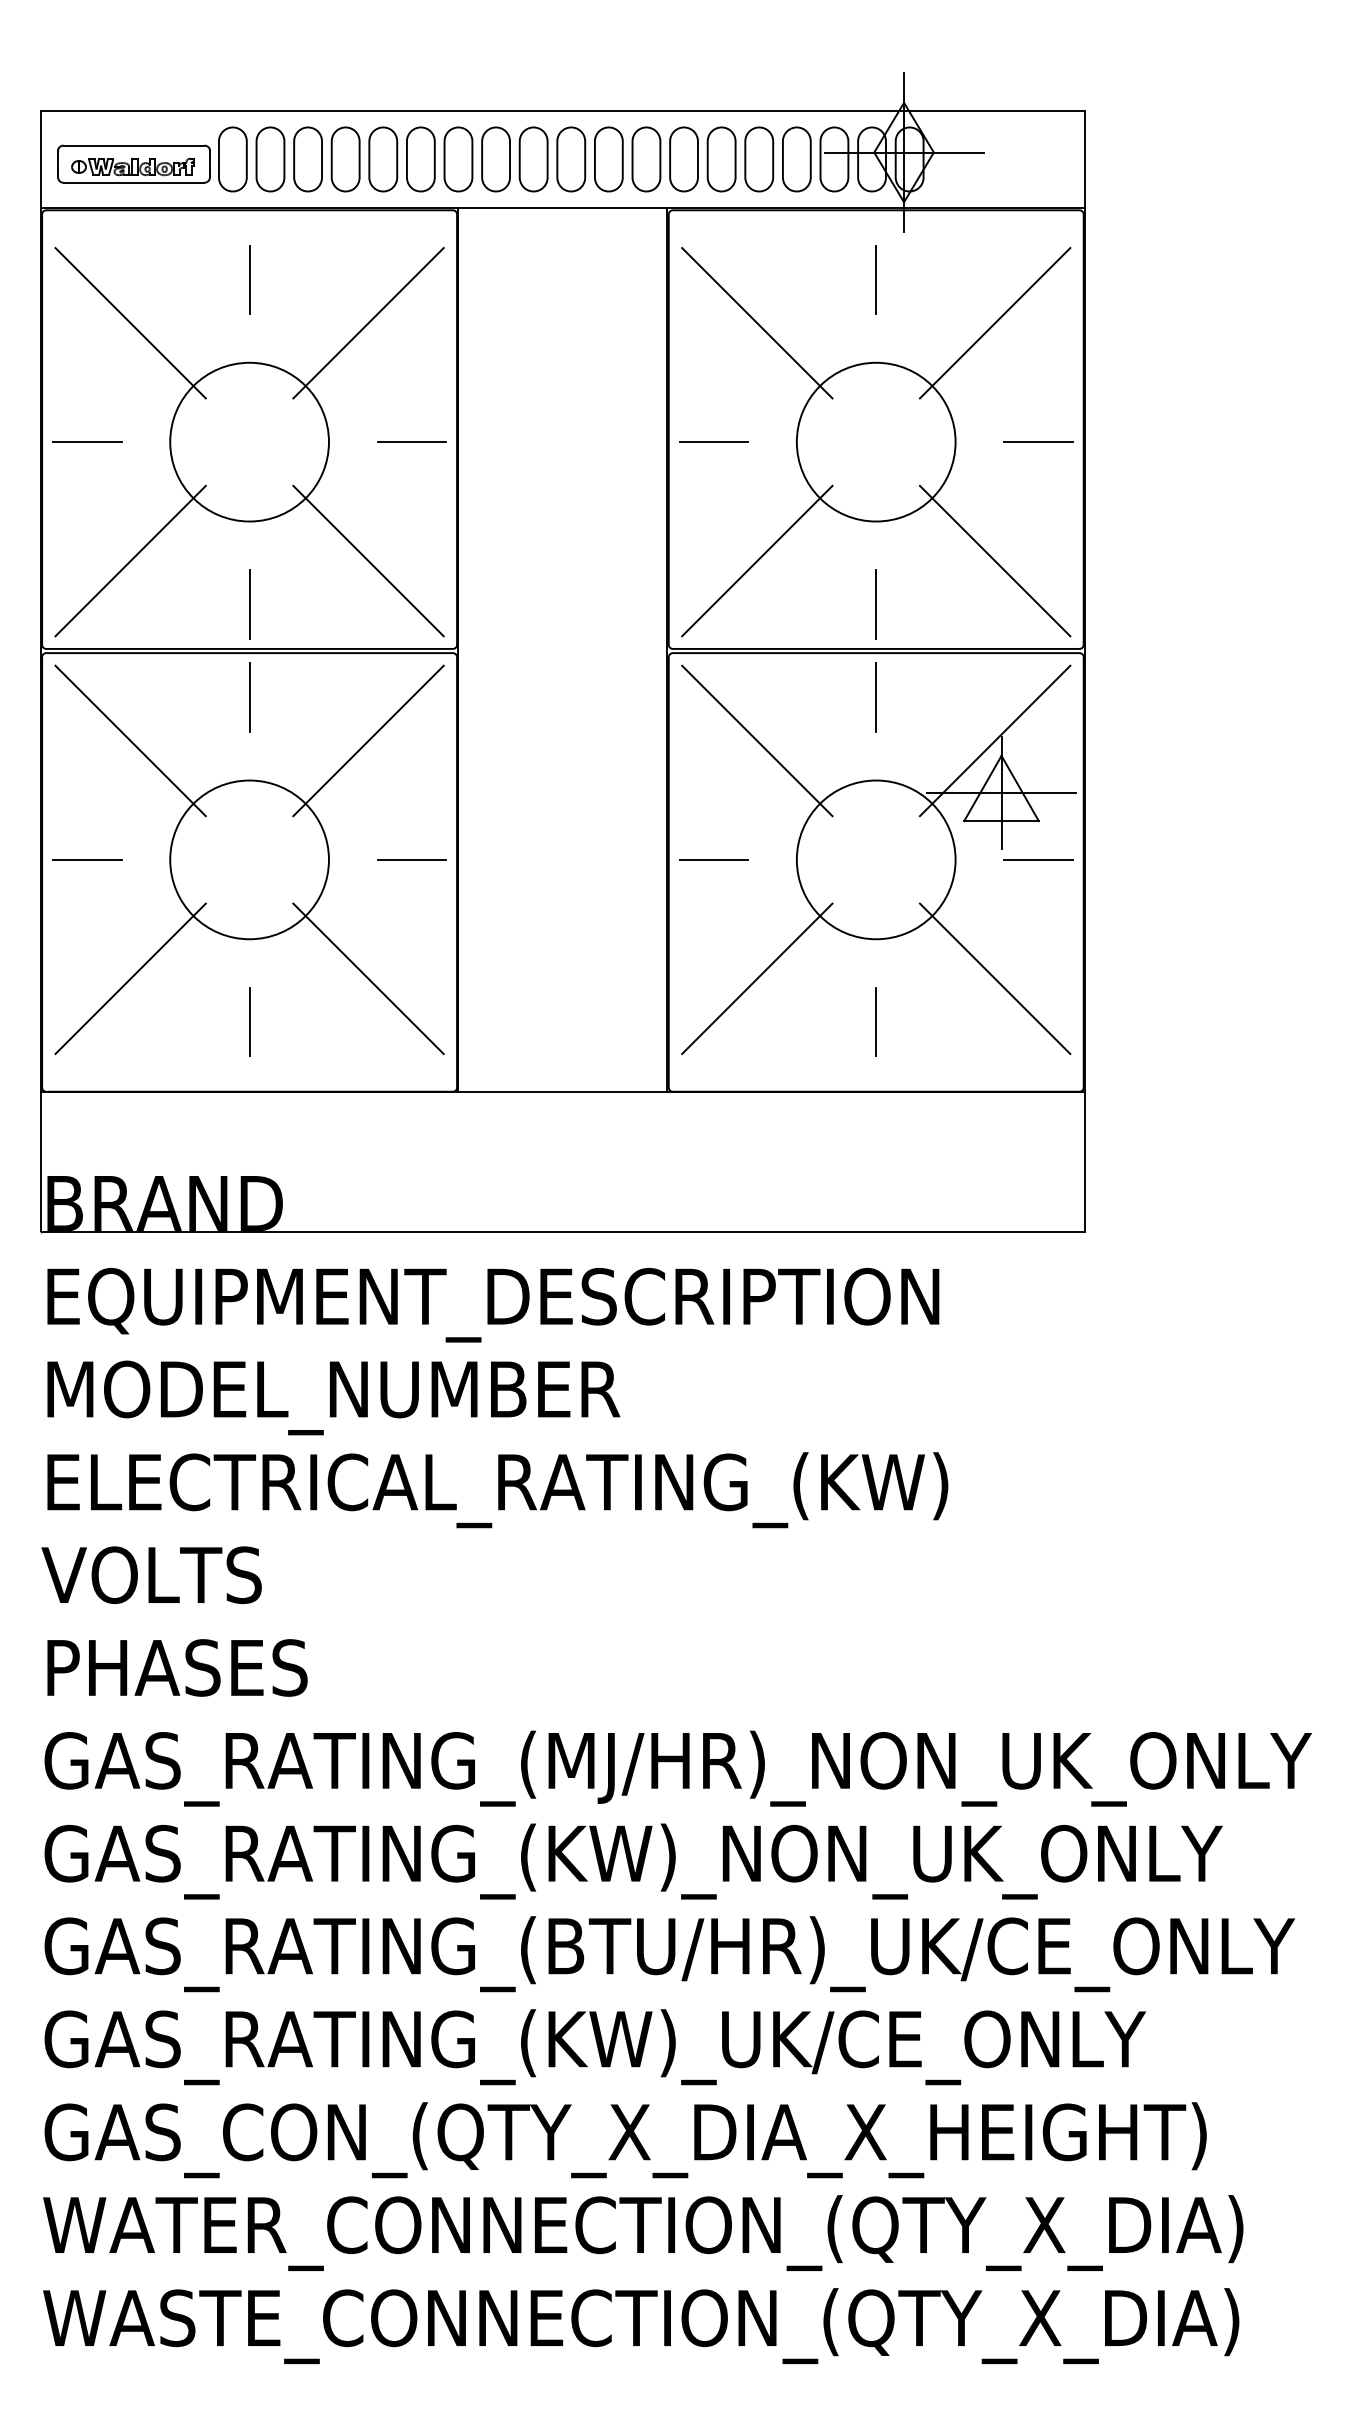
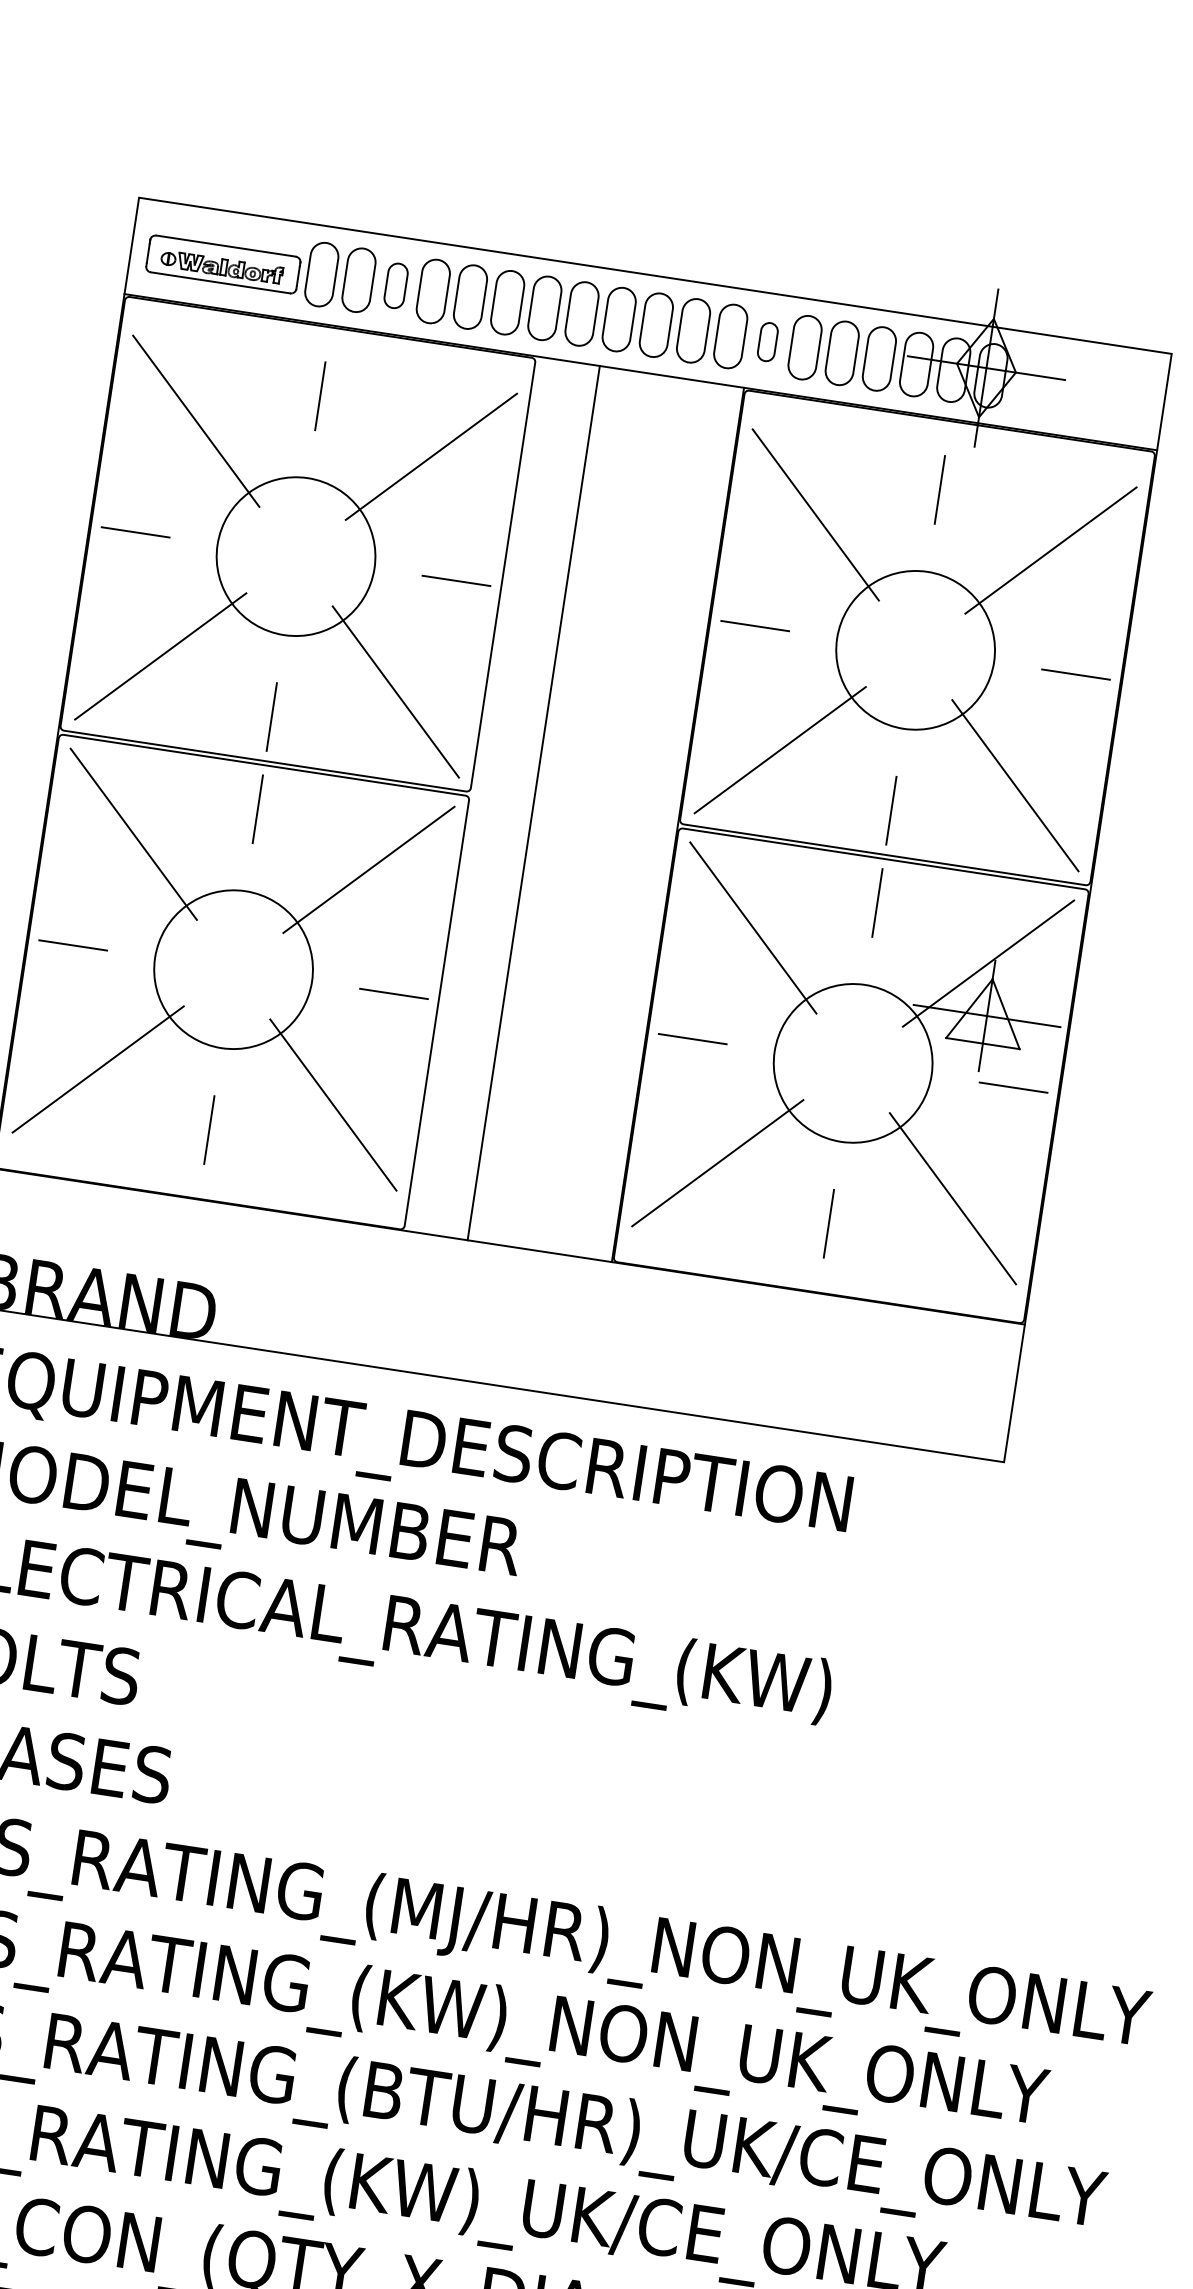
part: (307, 159) -> (395, 285), size x0.7
part: (683, 159) -> (767, 342), size x0.6
line: (458, 650) -> (533, 803), moved

